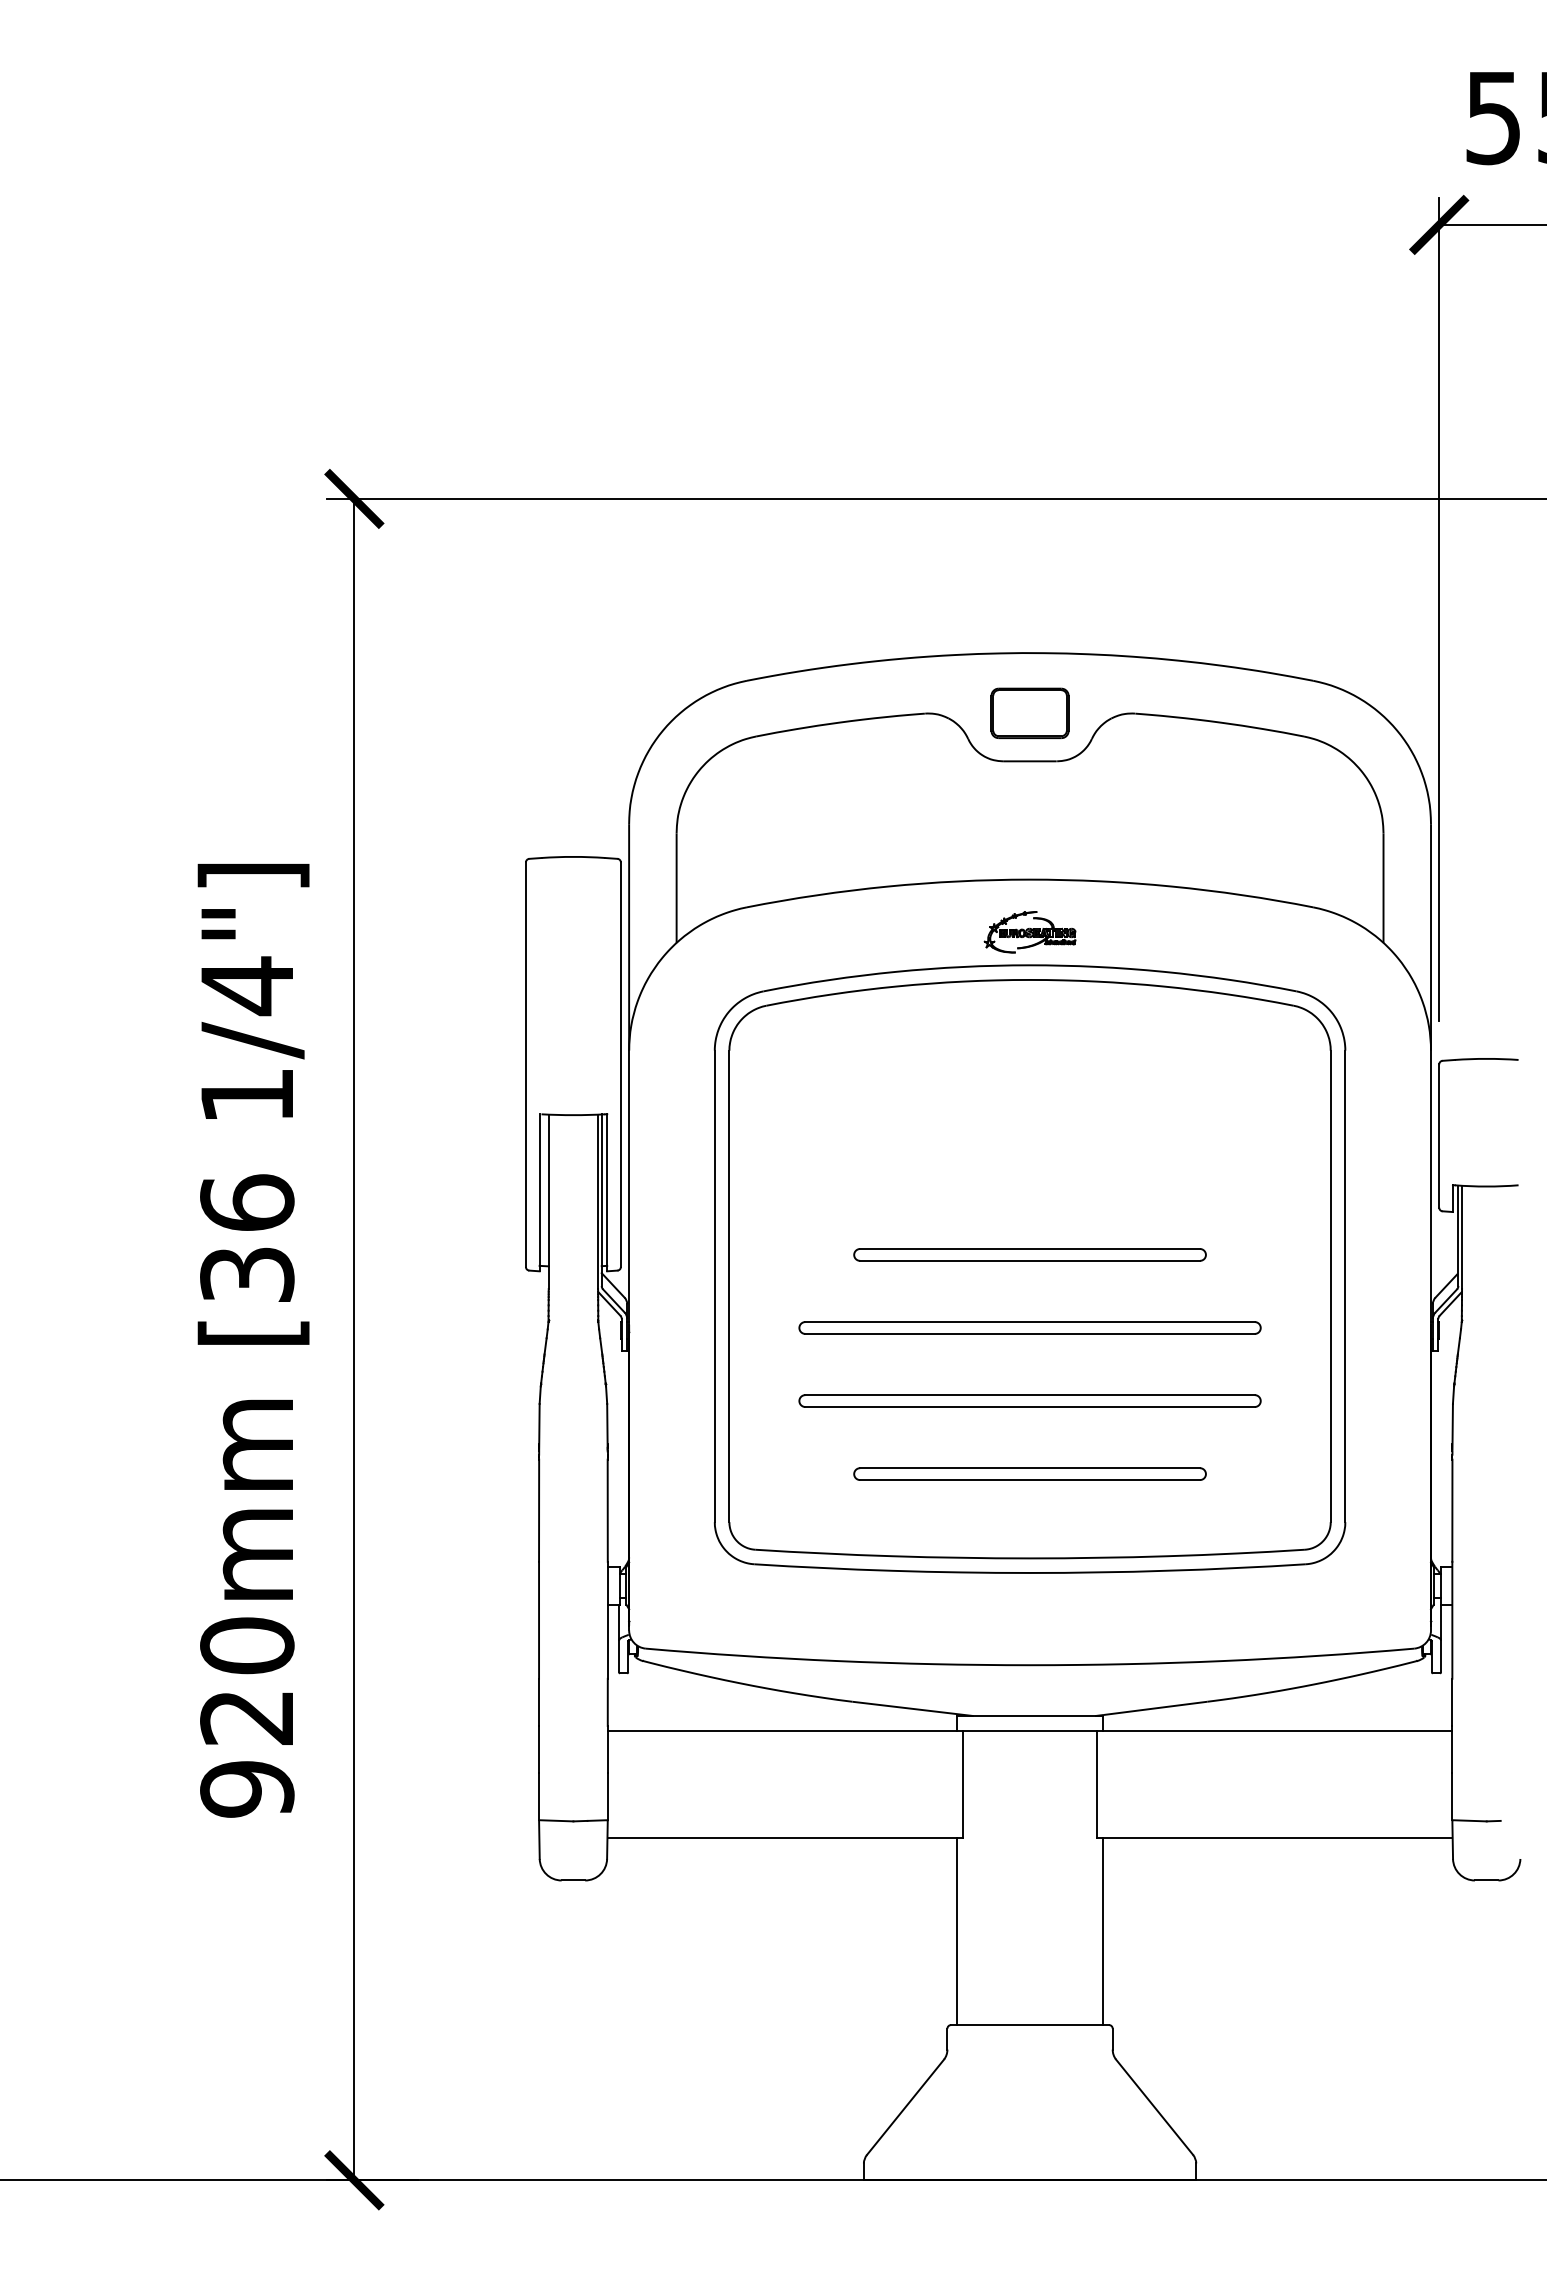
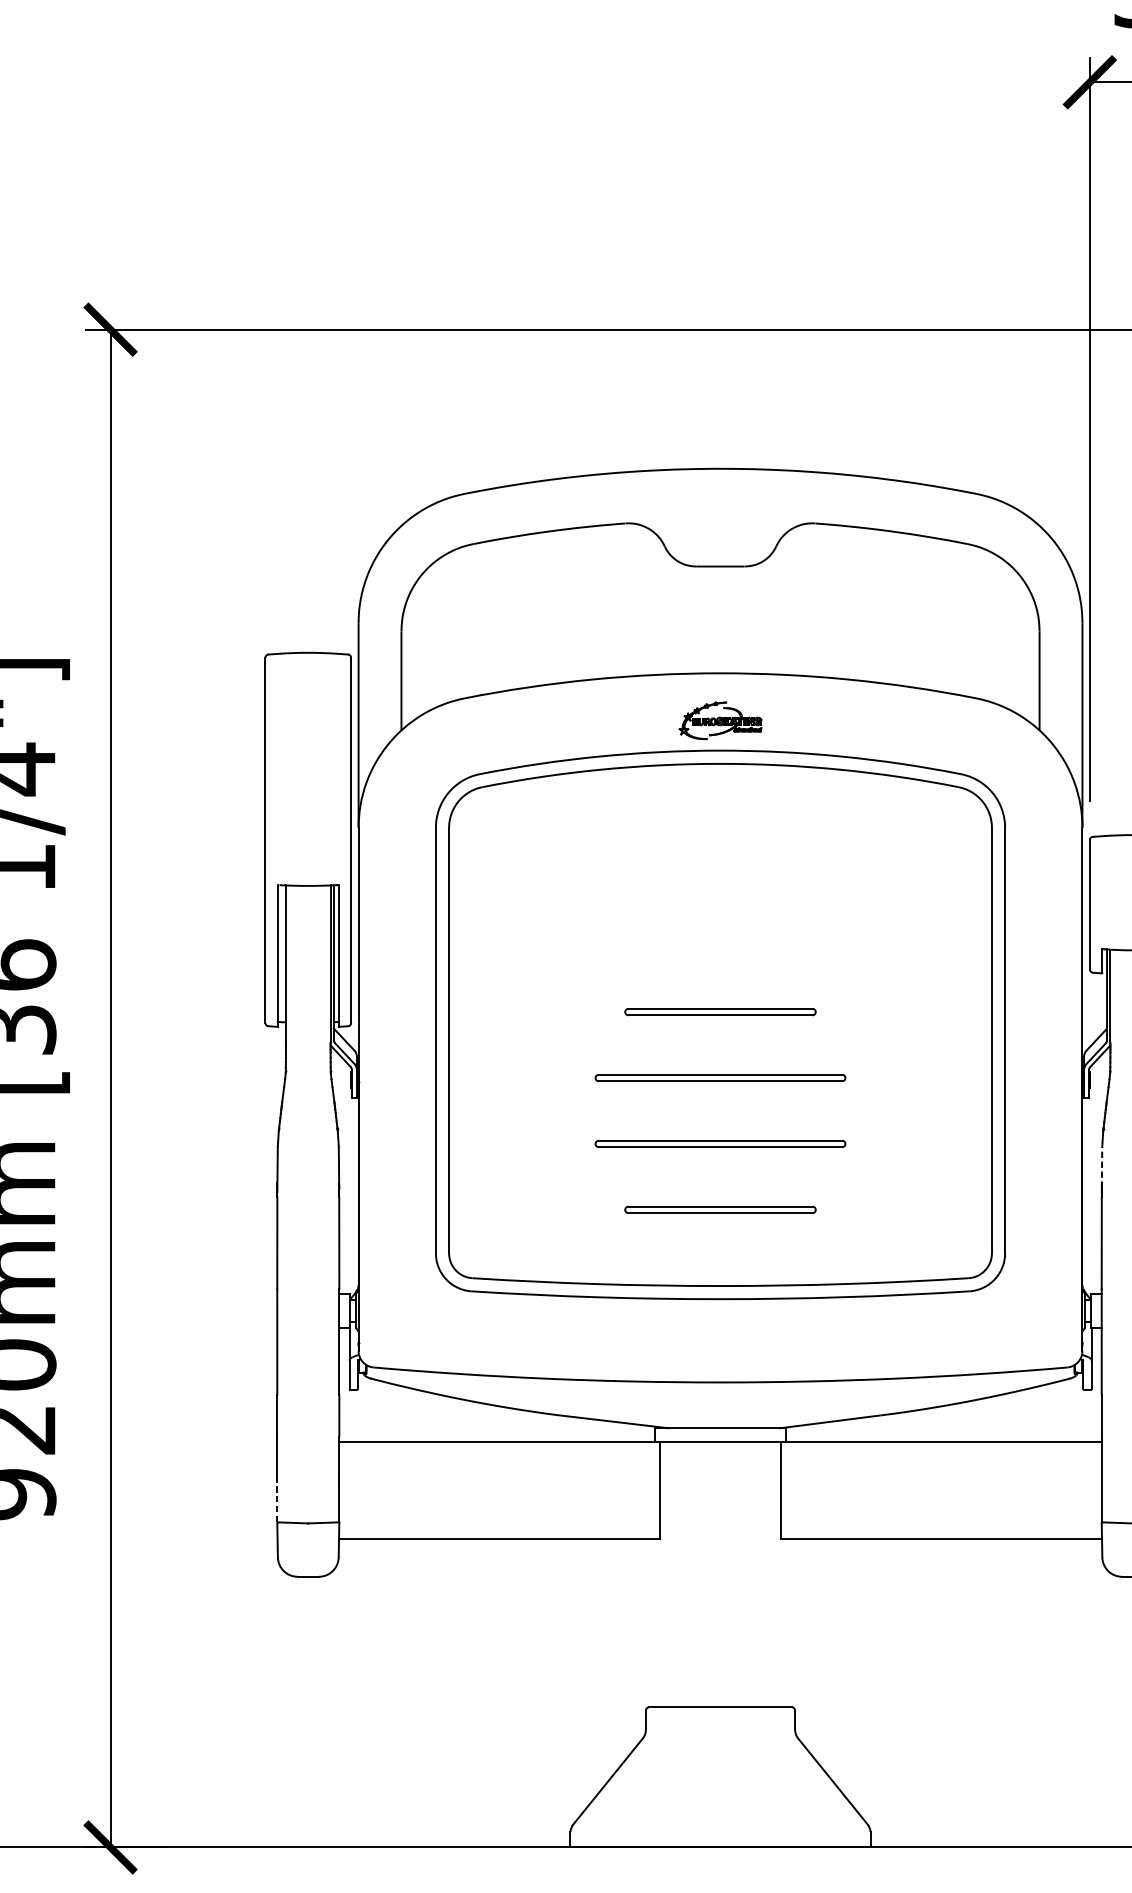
part: (1029, 713) -> (720, 523), removed
part: (1029, 1254) -> (720, 1011), size x0.6
part: (1029, 1327) -> (720, 1077), size x0.6
part: (1029, 1400) -> (720, 1143), size x0.6
line: (1452, 1426) -> (1101, 1166), solid -> dashed
part: (1029, 1473) -> (720, 1209), size x0.6
line: (539, 1796) -> (277, 1500), solid -> dashed
line: (957, 1931) -> (655, 1622), removed
line: (1103, 1931) -> (786, 1622), removed

